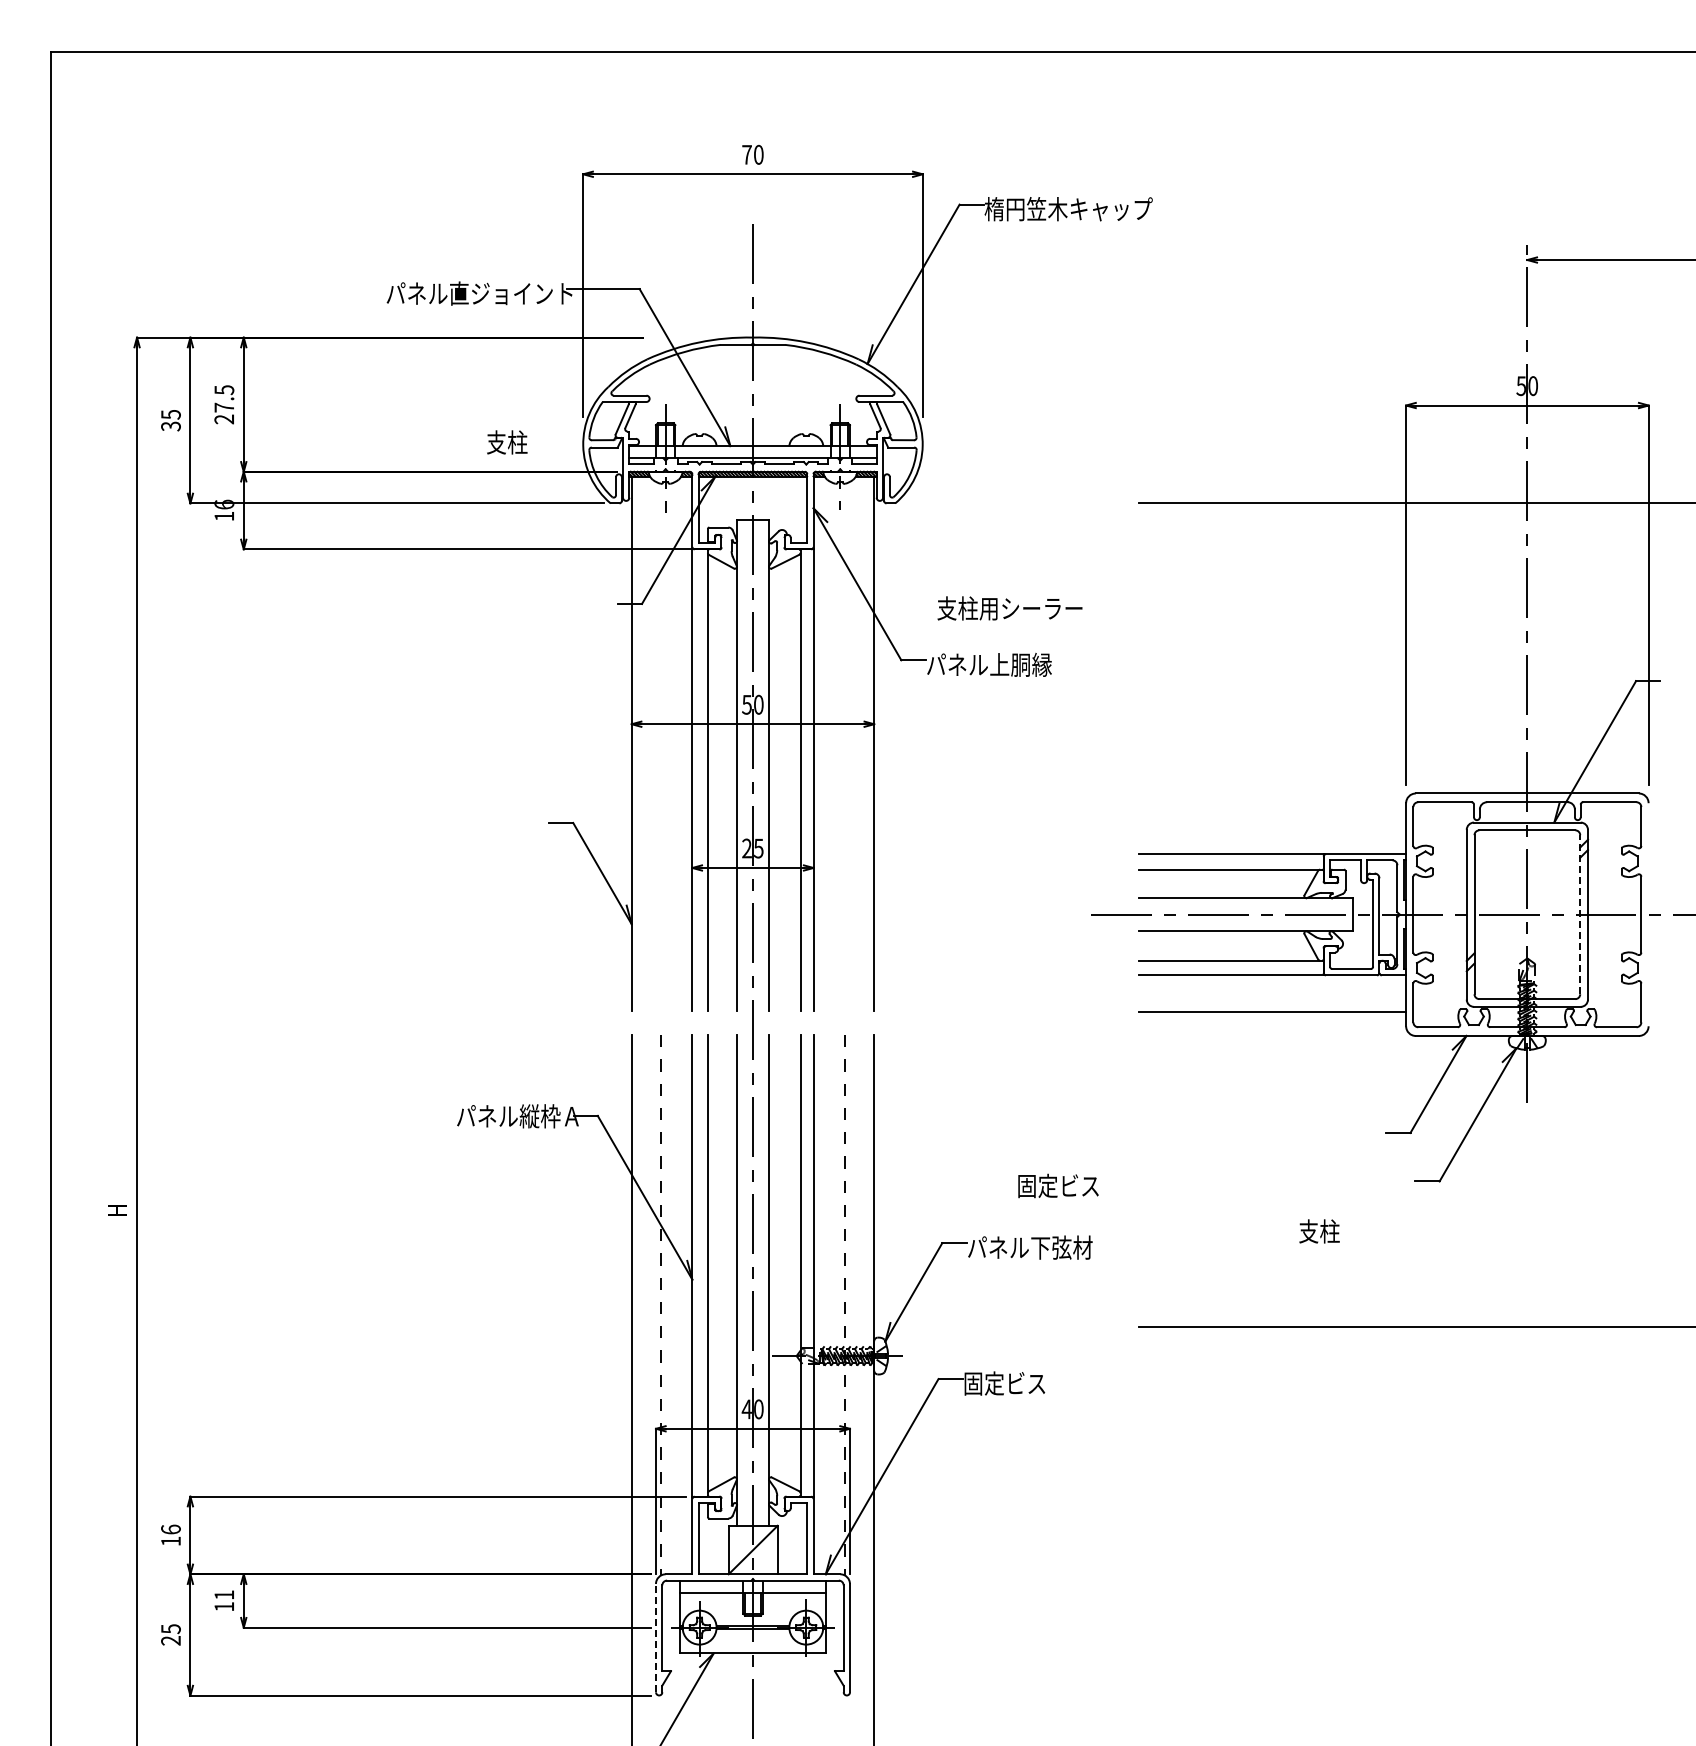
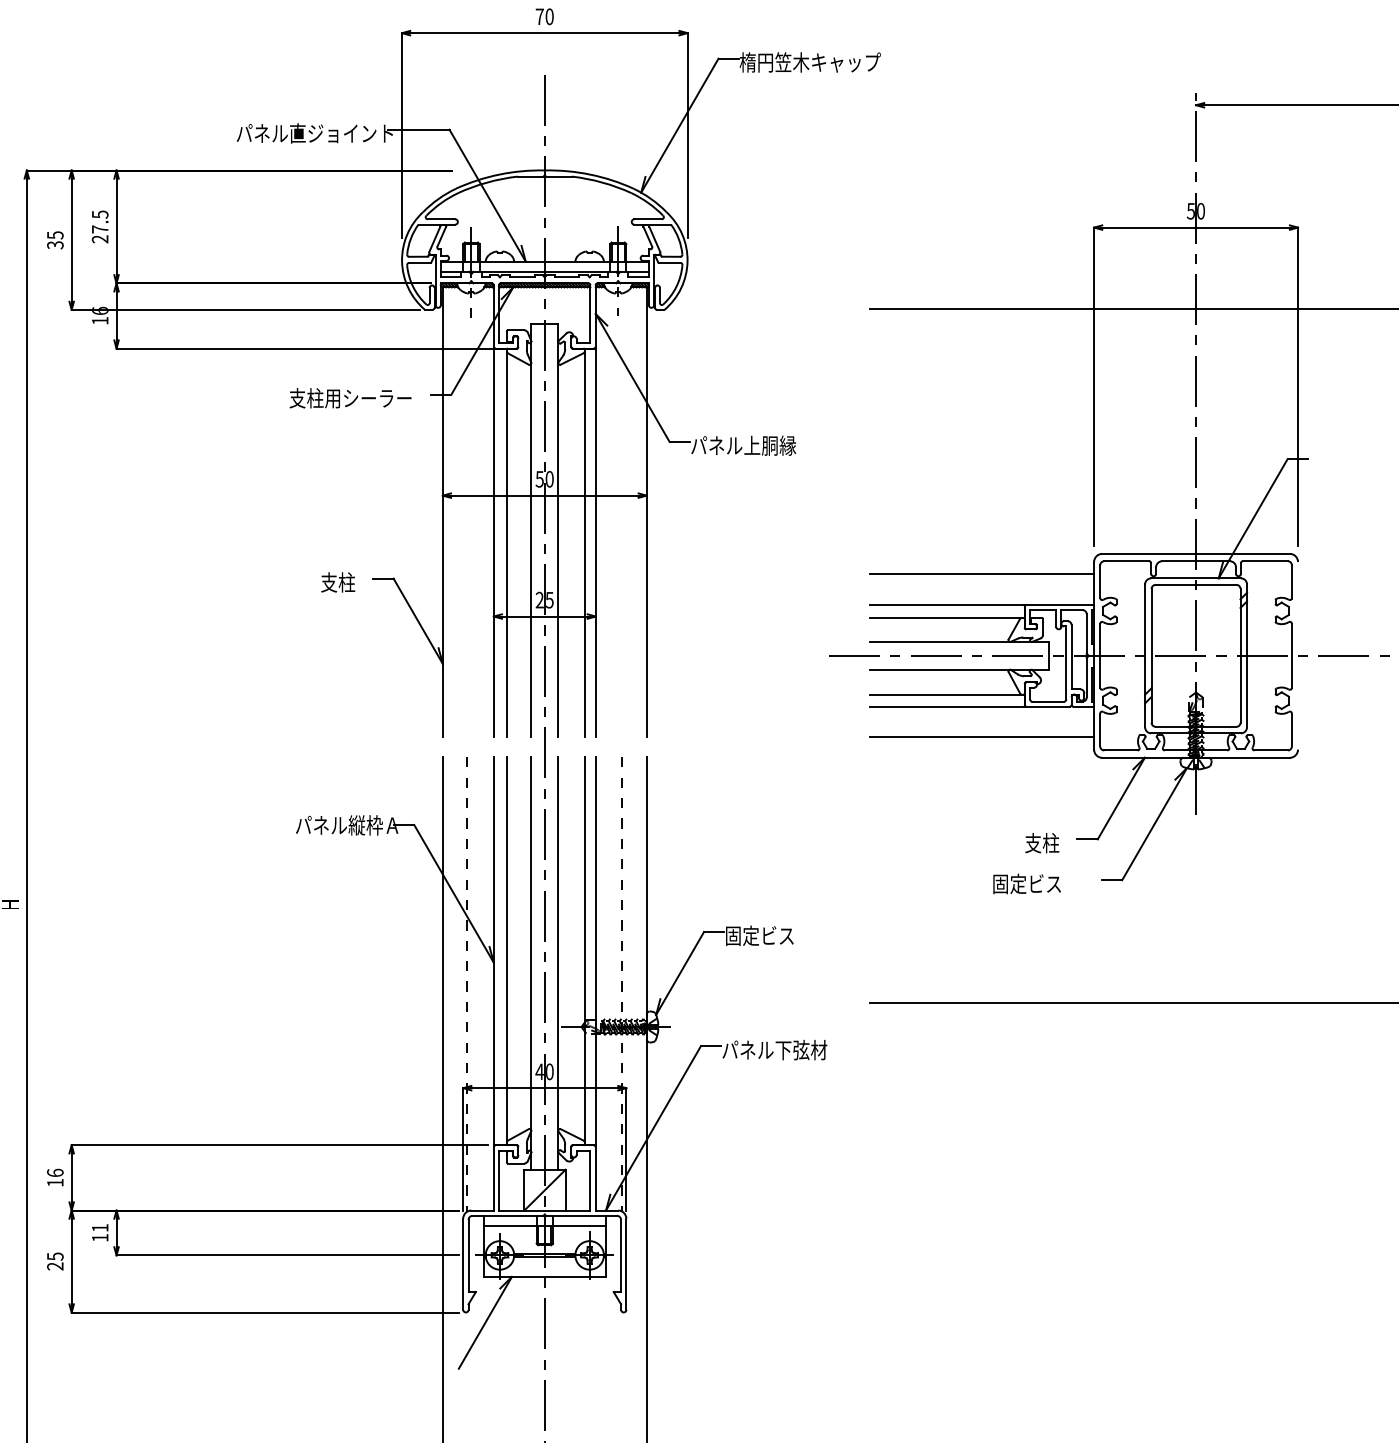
text: (507, 442) -> (338, 582), moved
text: (1009, 608) -> (350, 398), moved
line: (1272, 817) -> (981, 574), added
line: (1580, 914) -> (1240, 655), dashed -> solid
text: (1058, 1185) -> (1027, 883), moved
text: (1319, 1231) -> (1042, 843), moved
text: (1030, 1247) -> (778, 935), パネル下弦材 -> 固定ビス
text: (1026, 1383) -> (774, 1050), 固定ビス -> パネル下弦材
line: (655, 1637) -> (462, 1263), dashed -> solid

